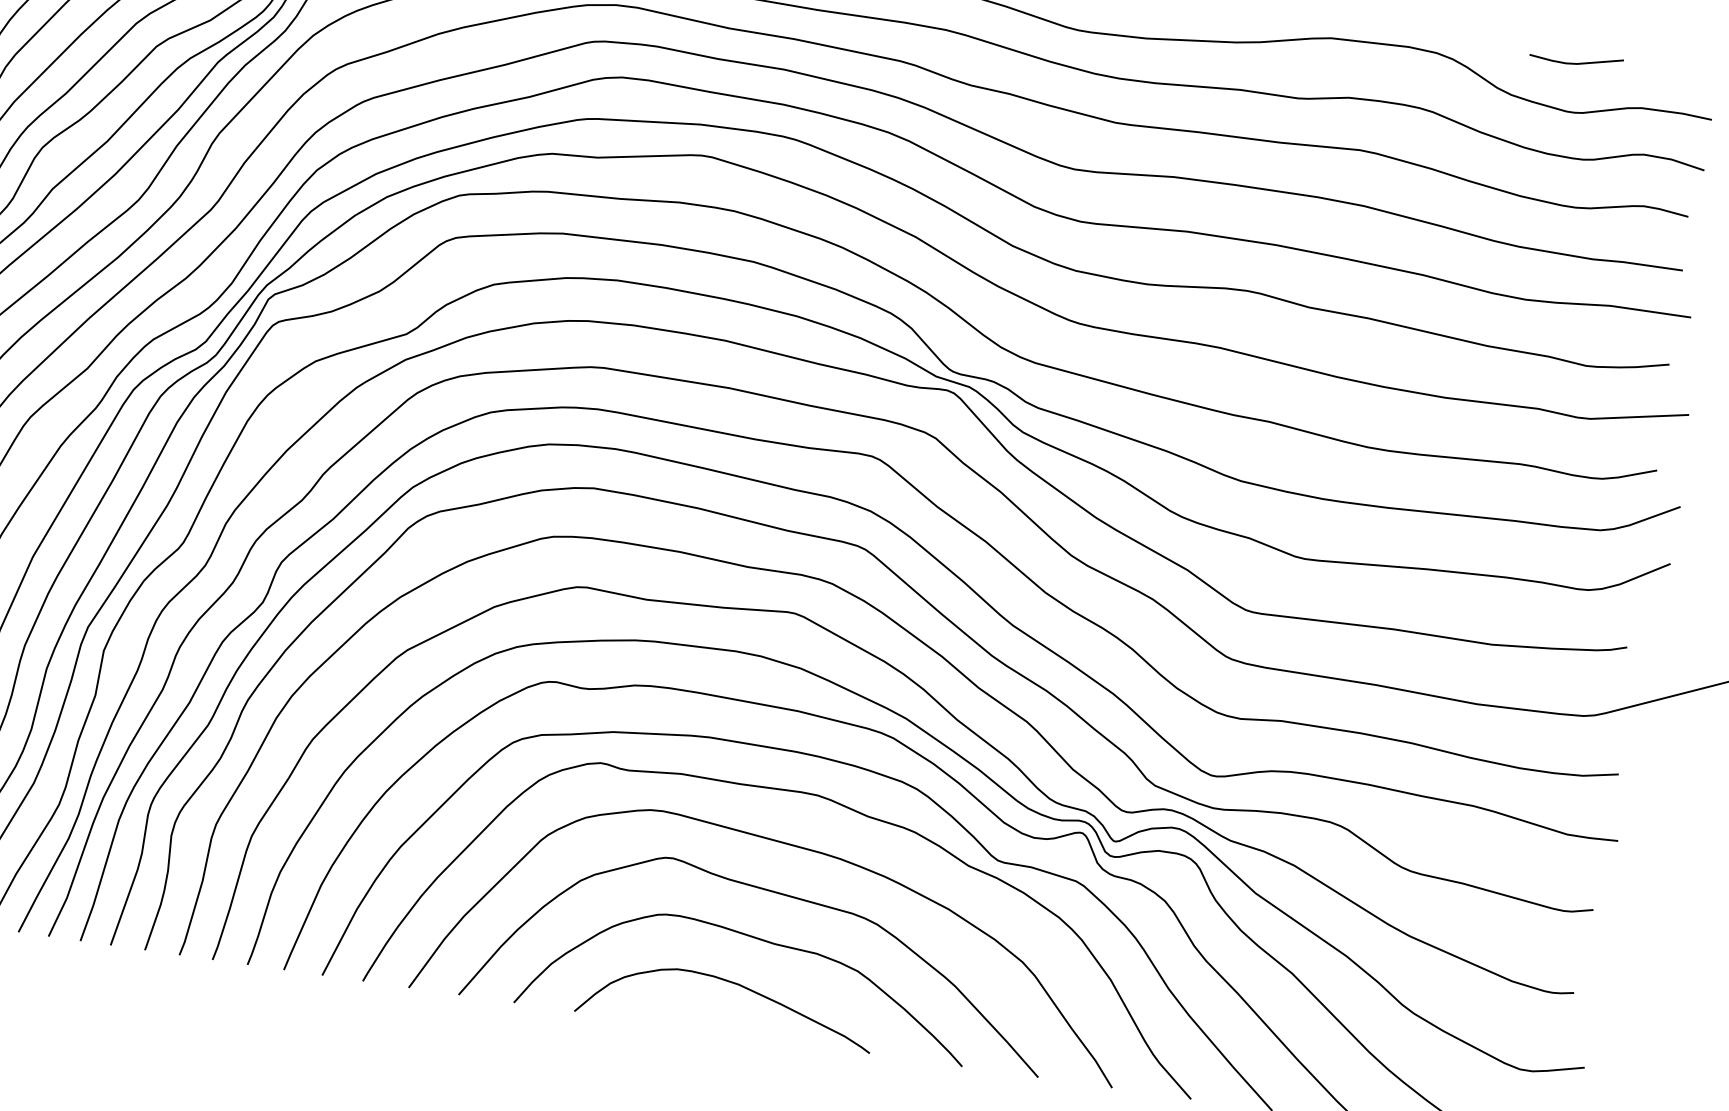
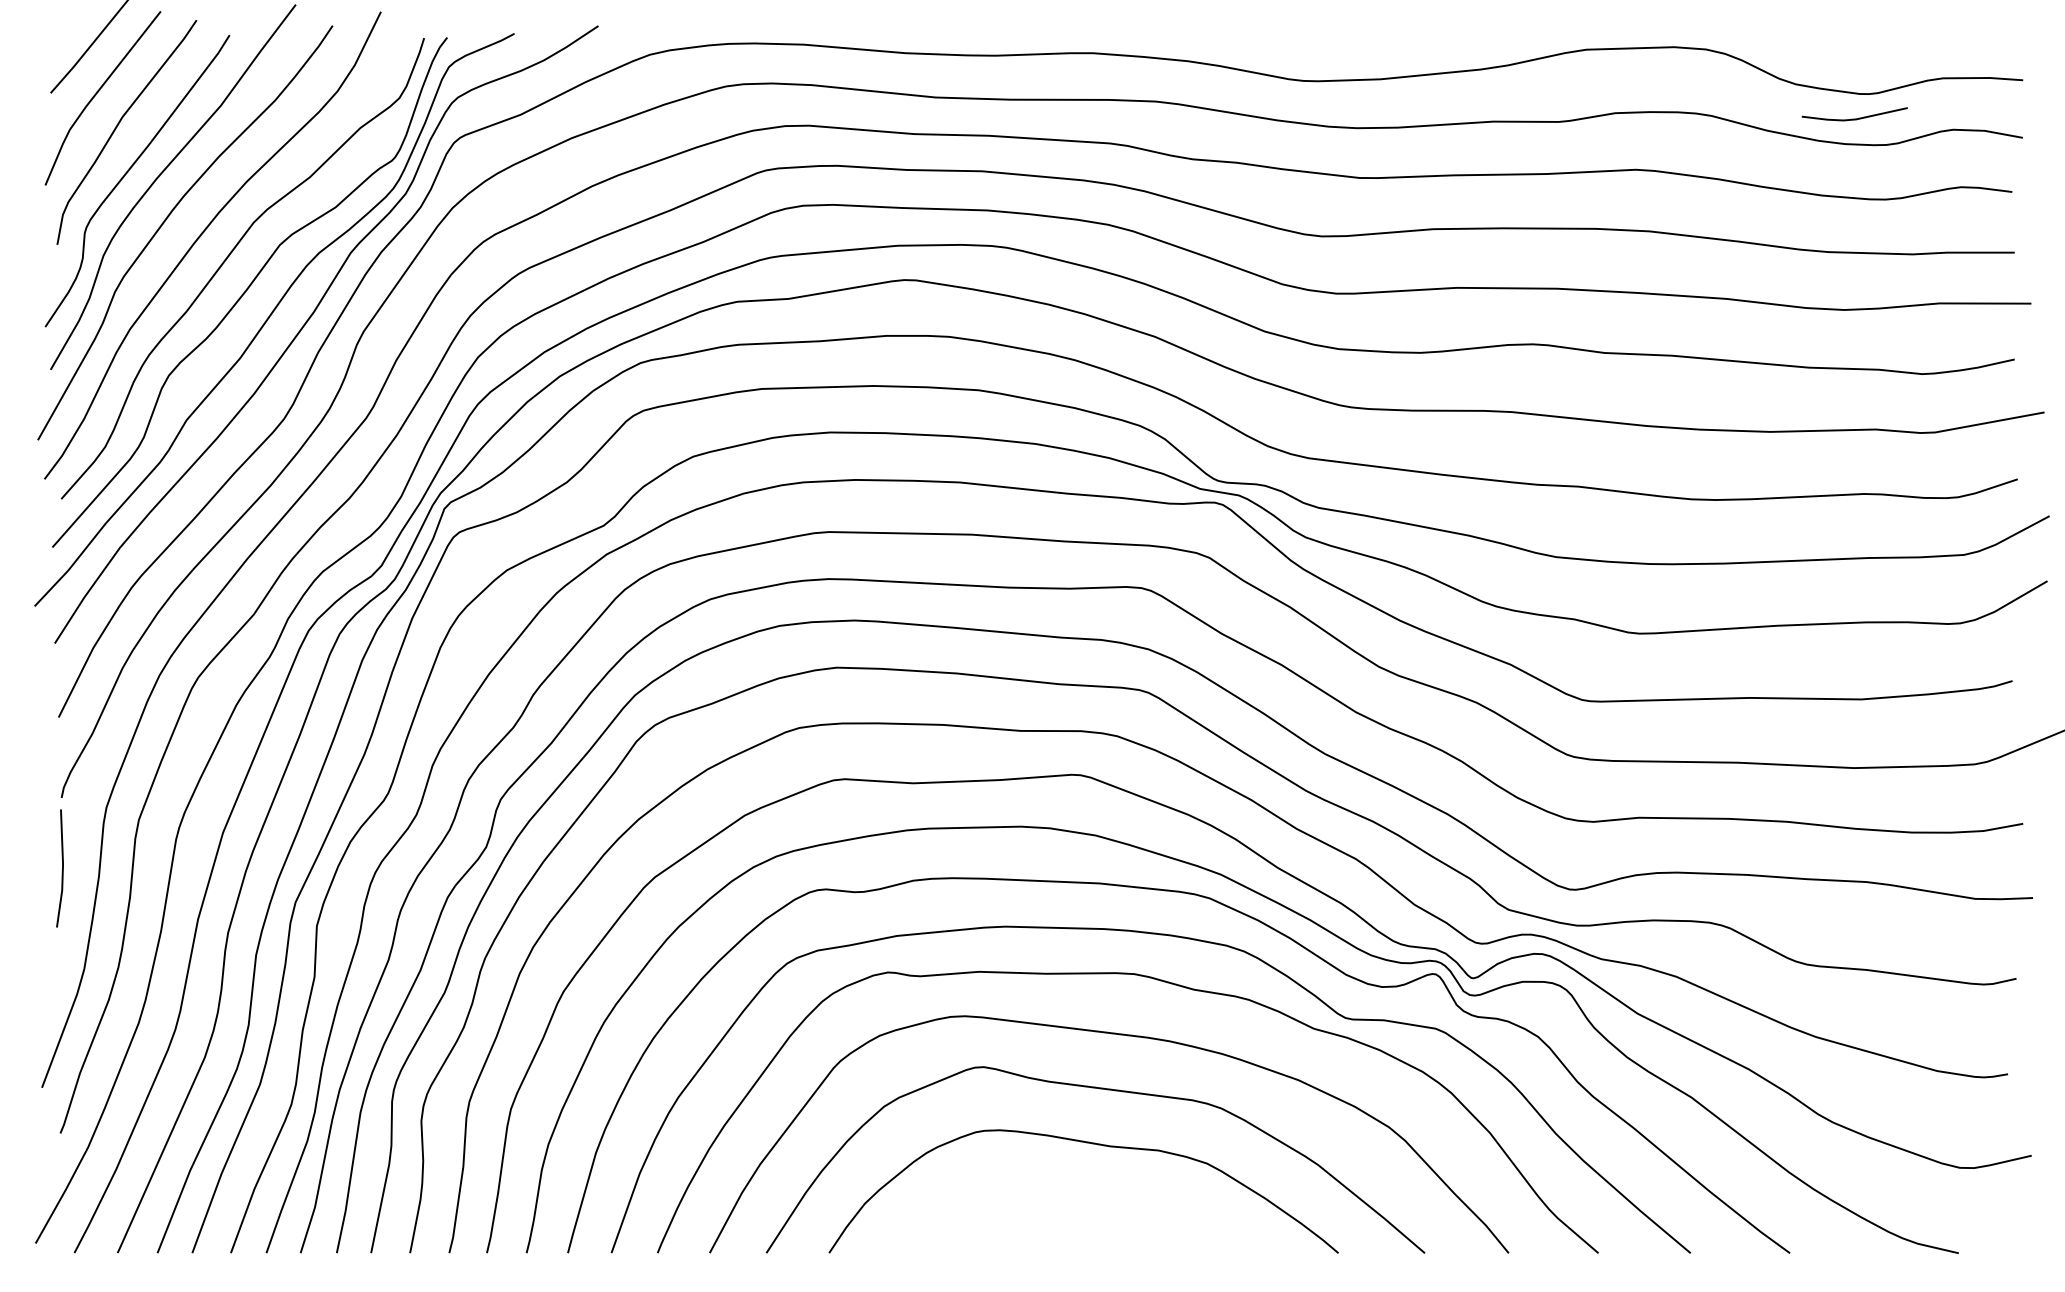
line: (1575, 62) -> (1854, 118), moved
curve: (733, 984) -> (1070, 1197), removed

